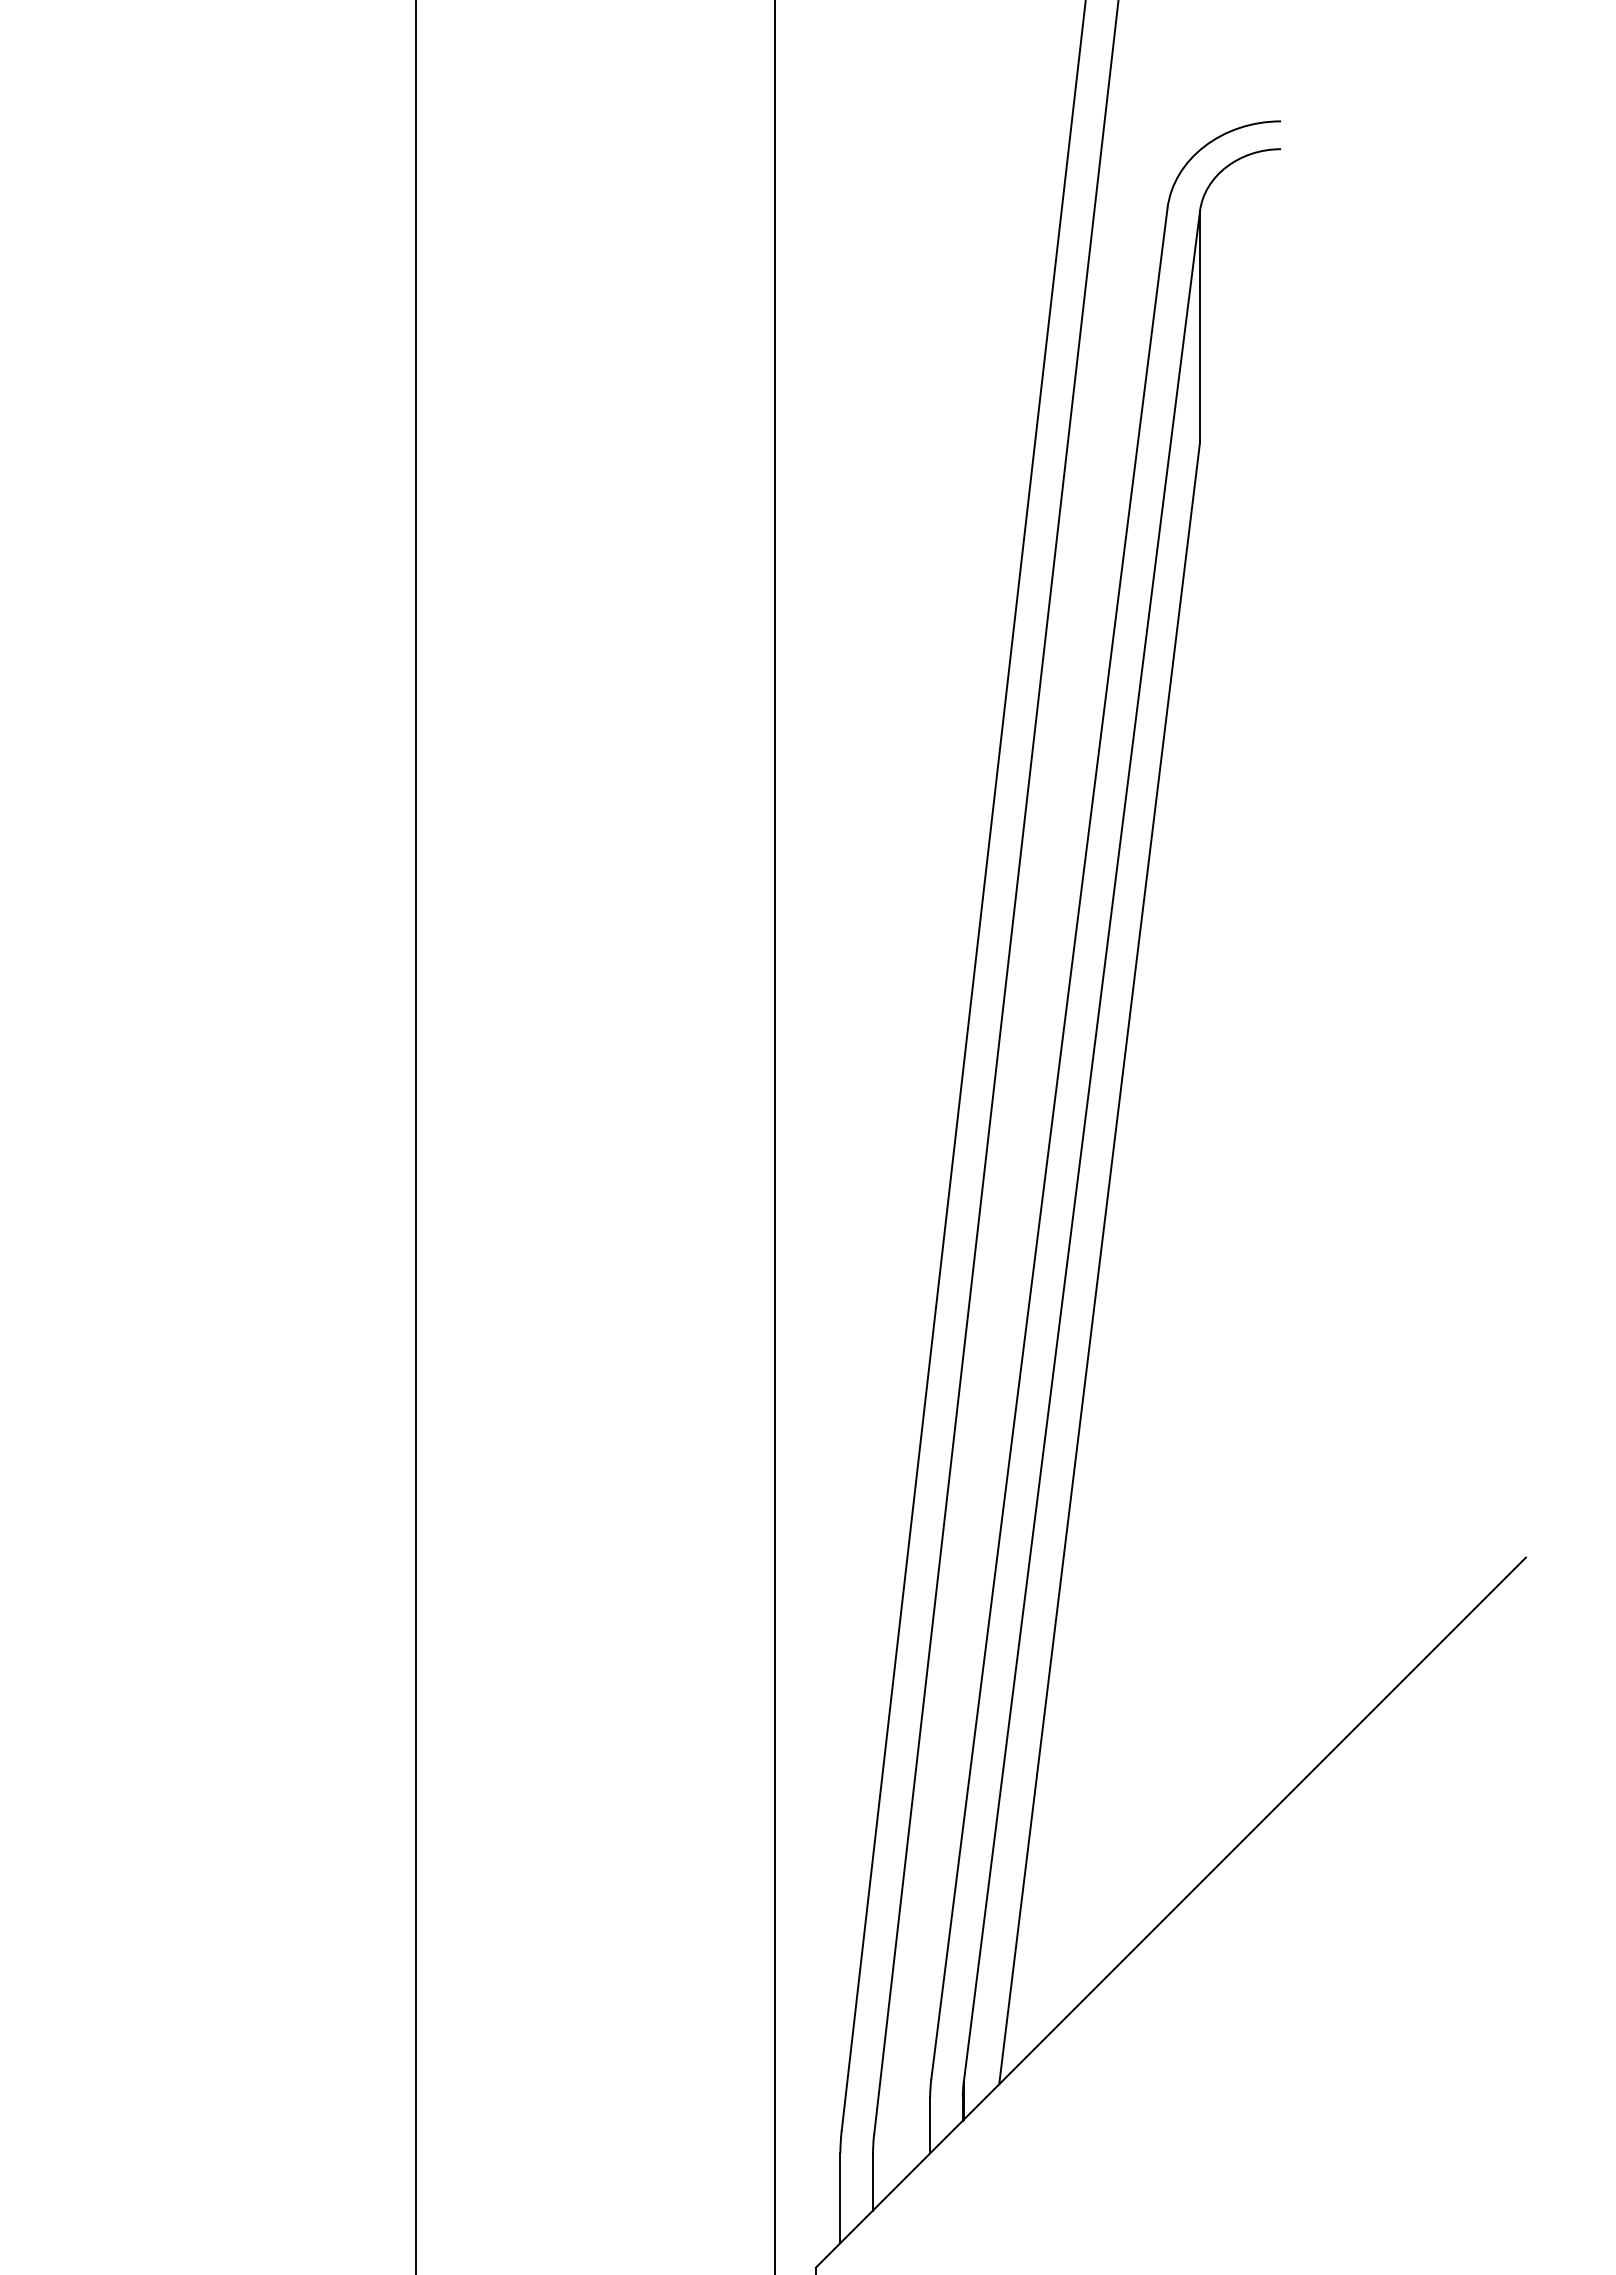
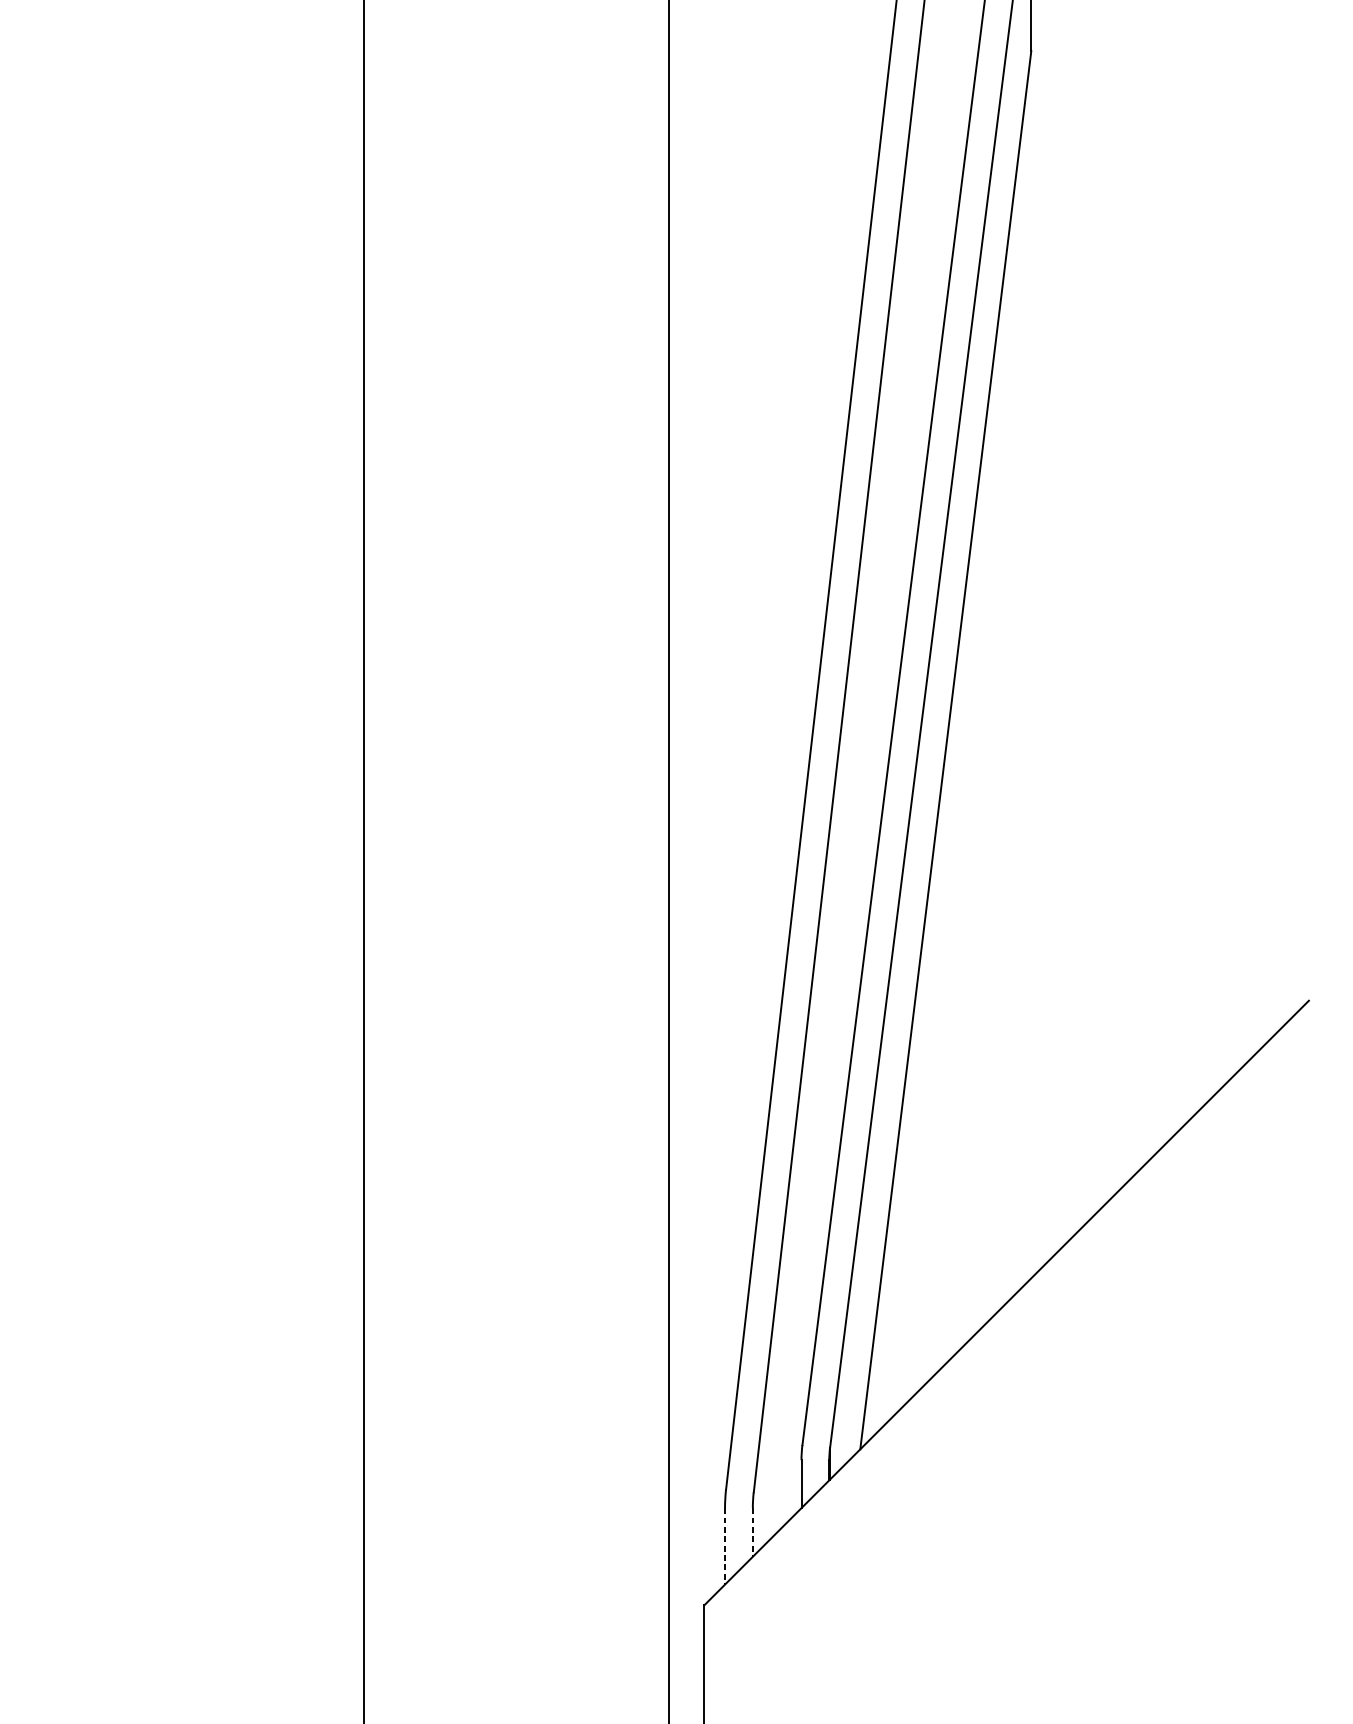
line: (873, 2181) -> (753, 1532), solid -> dashed
line: (840, 2198) -> (725, 1546), solid -> dashed

